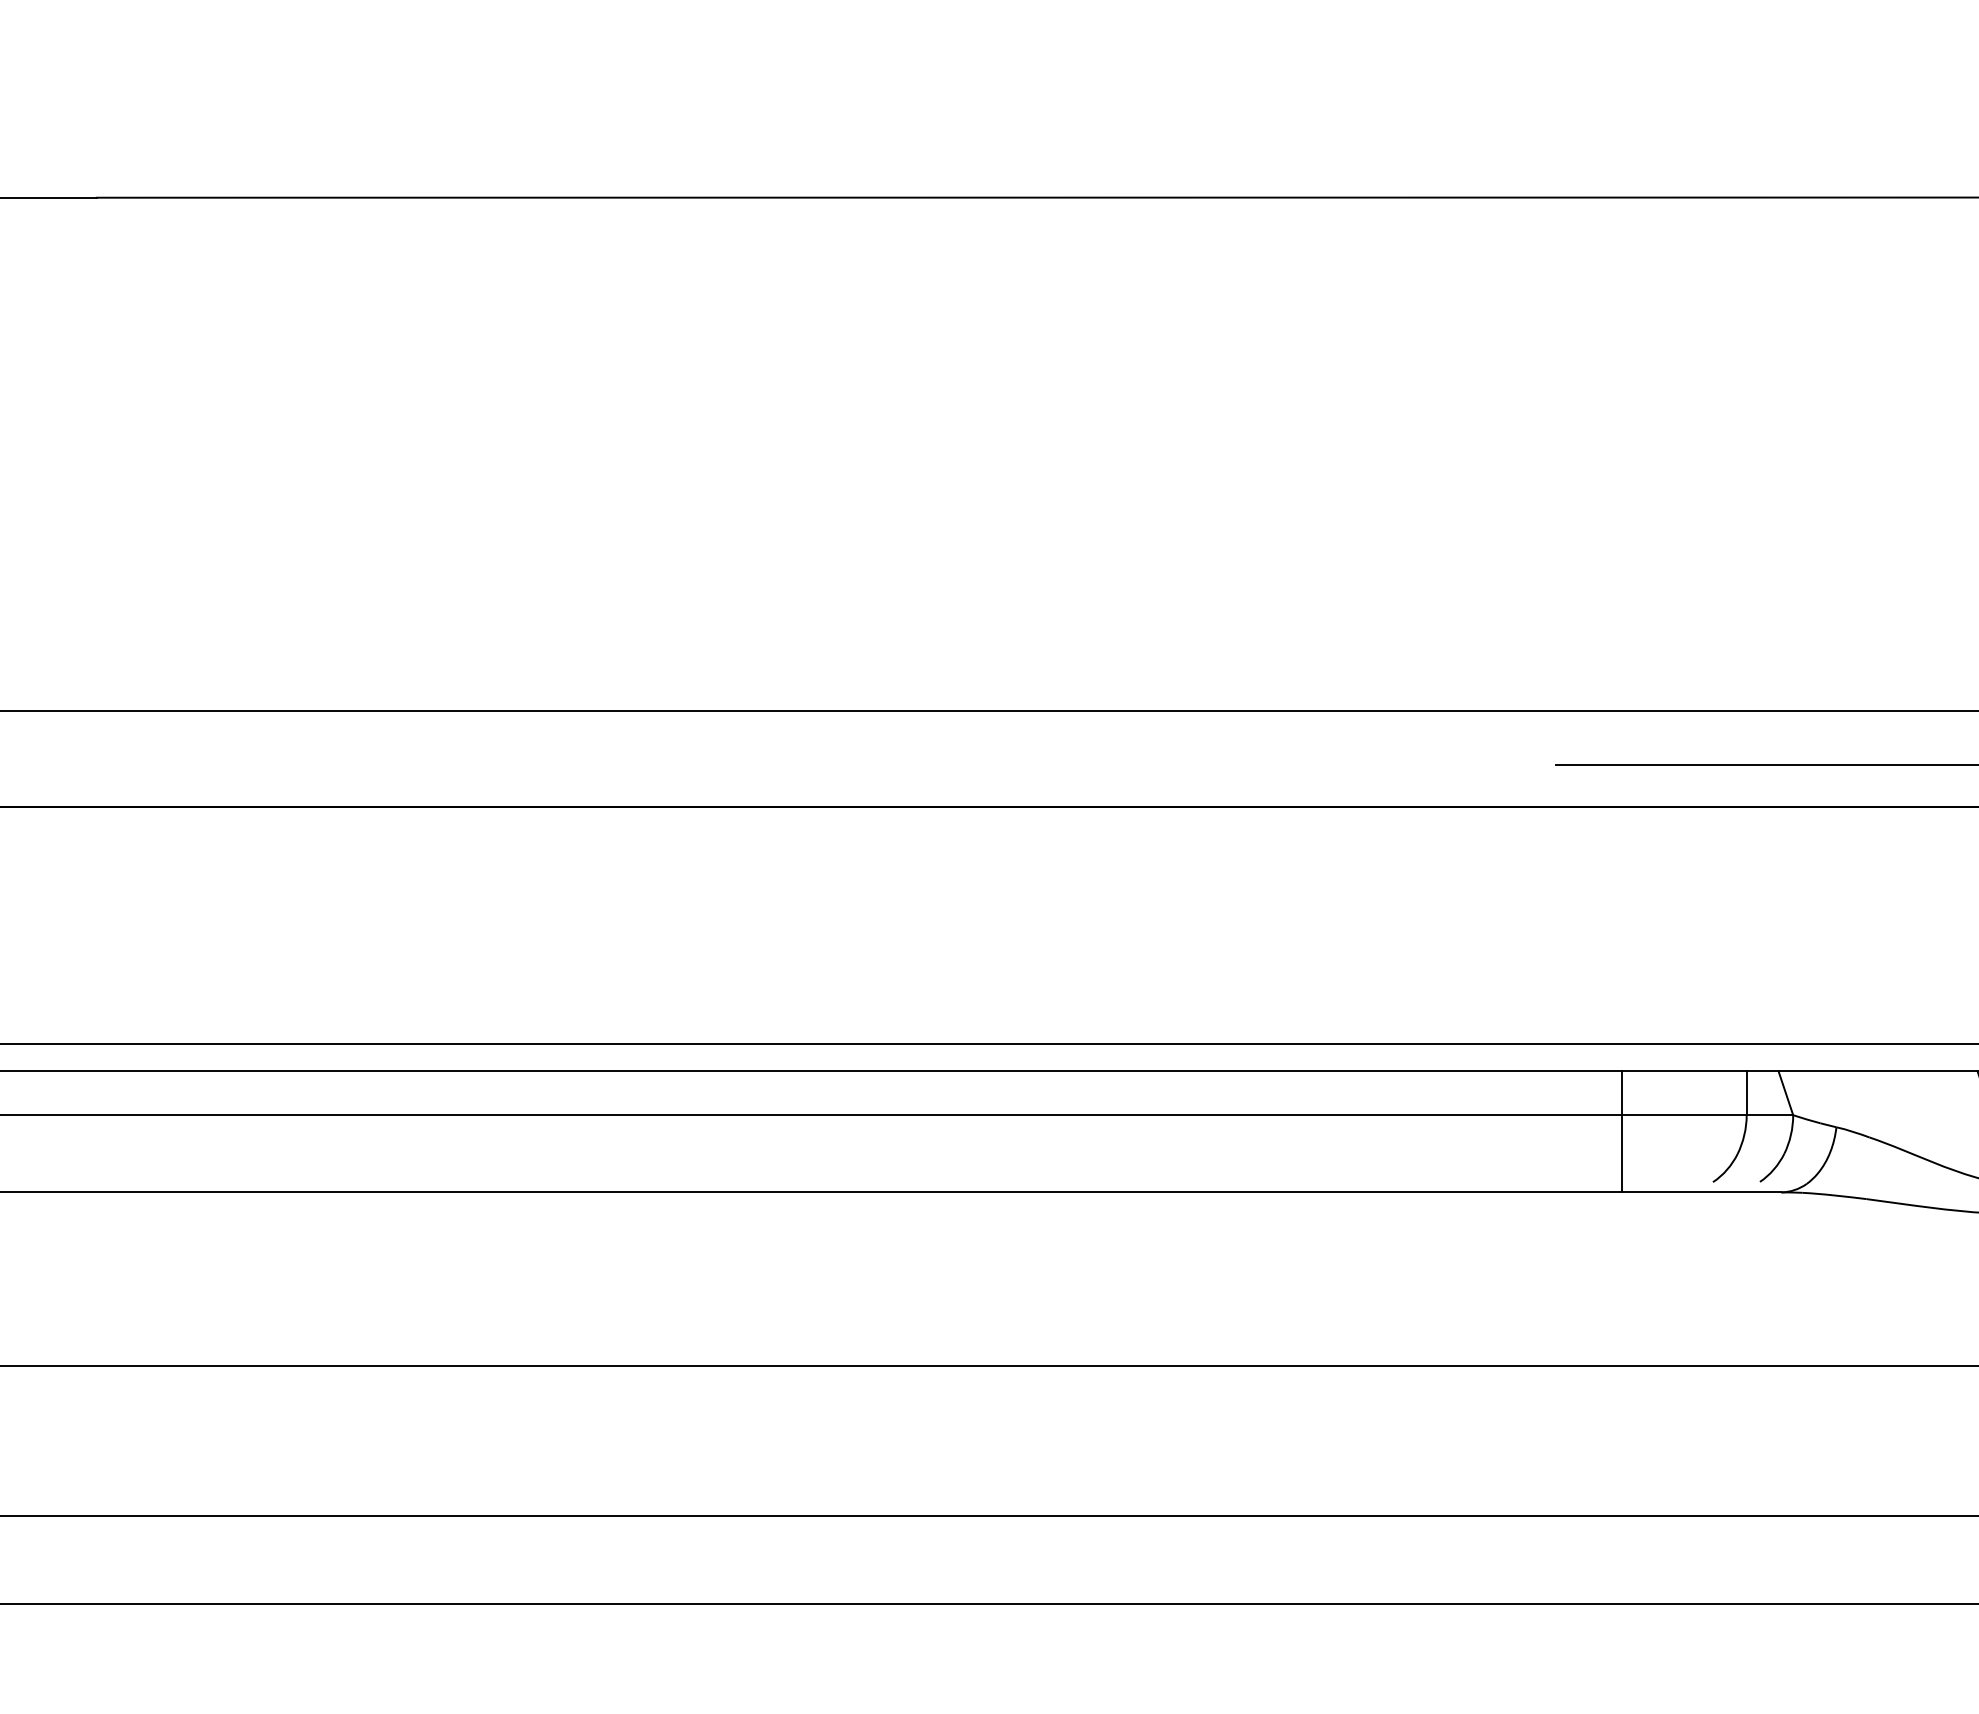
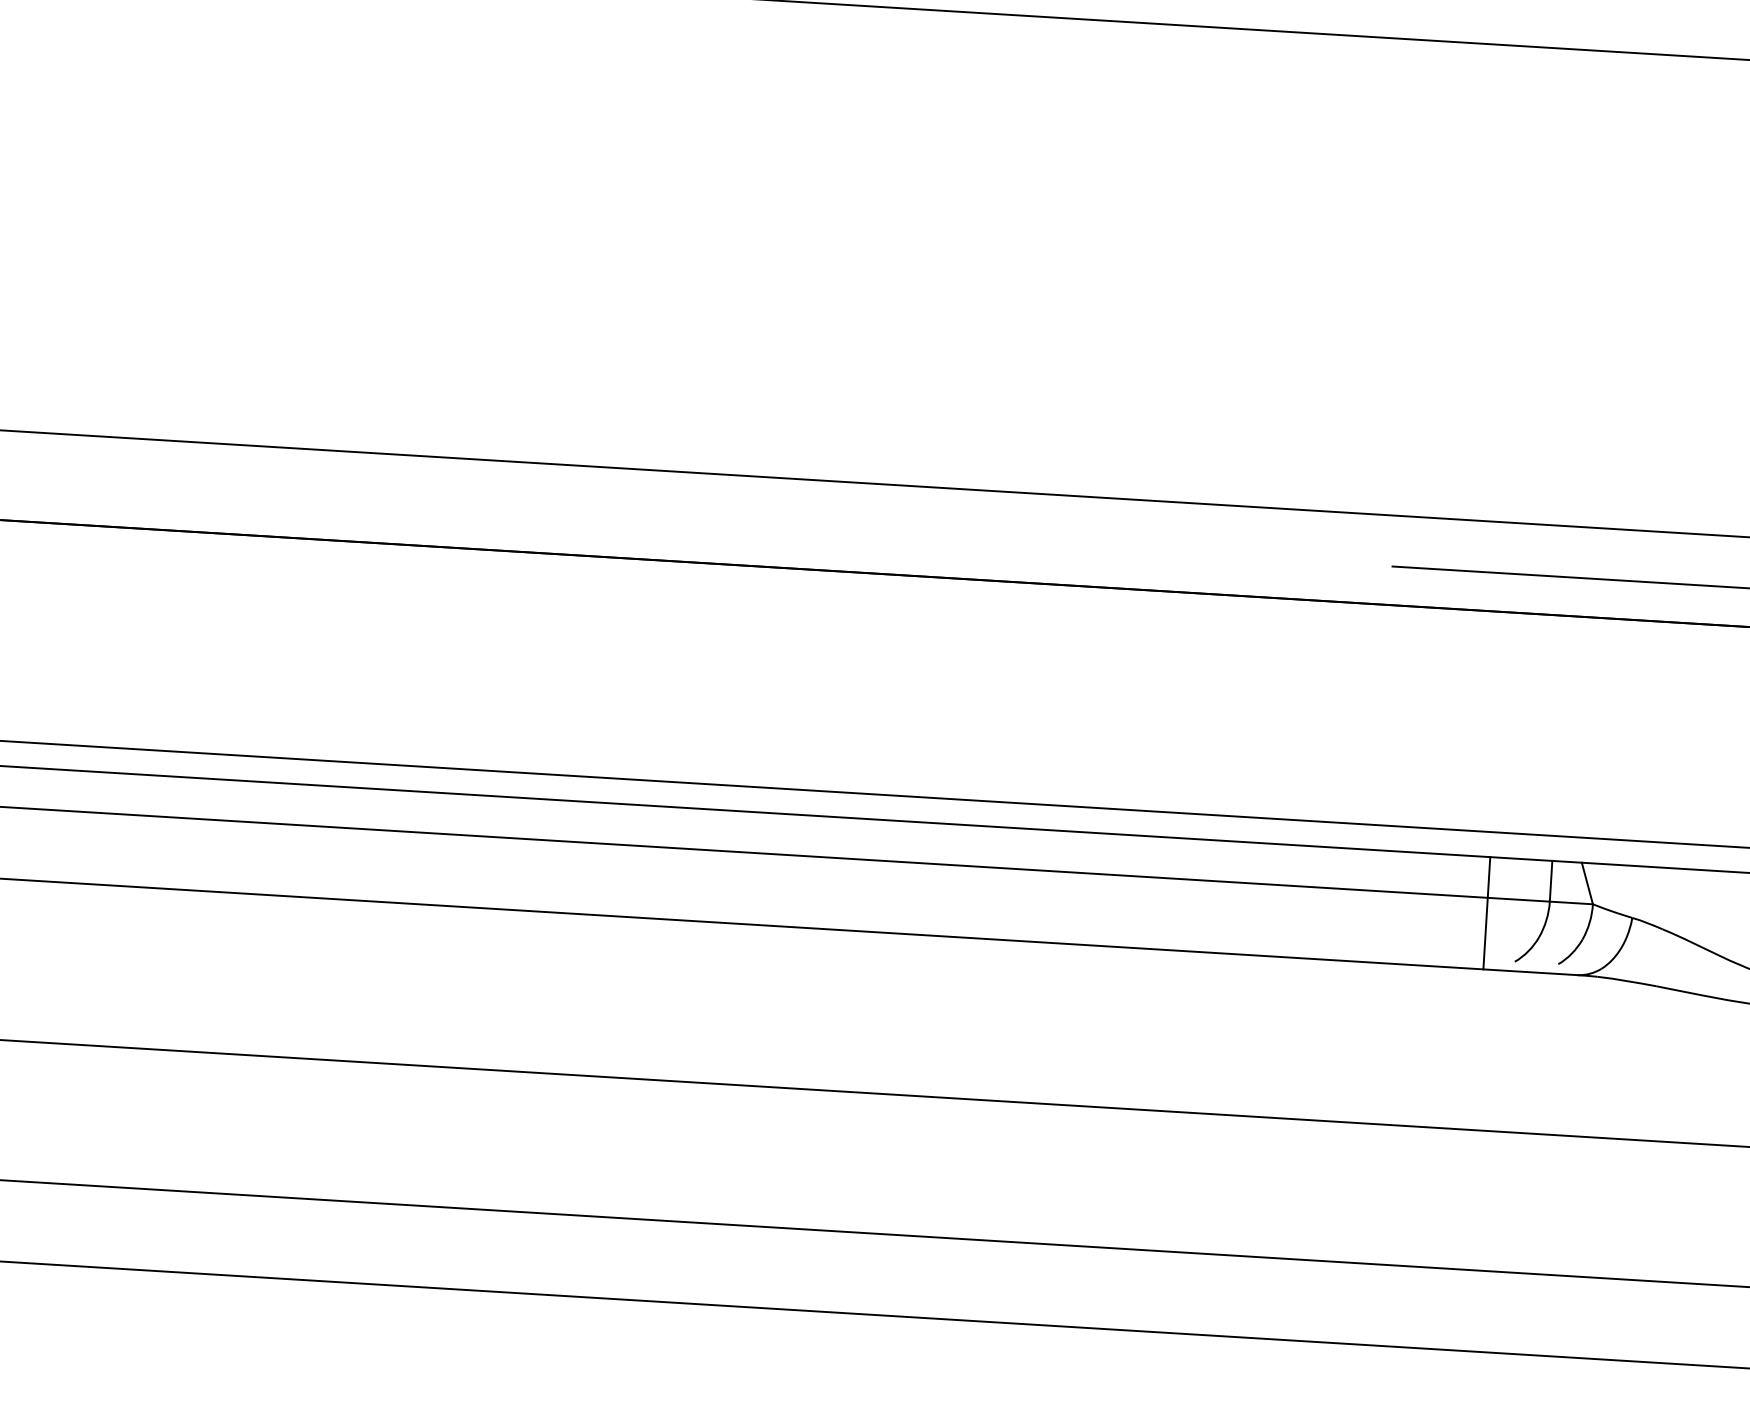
line: (1621, 1131) -> (1486, 912), moved

